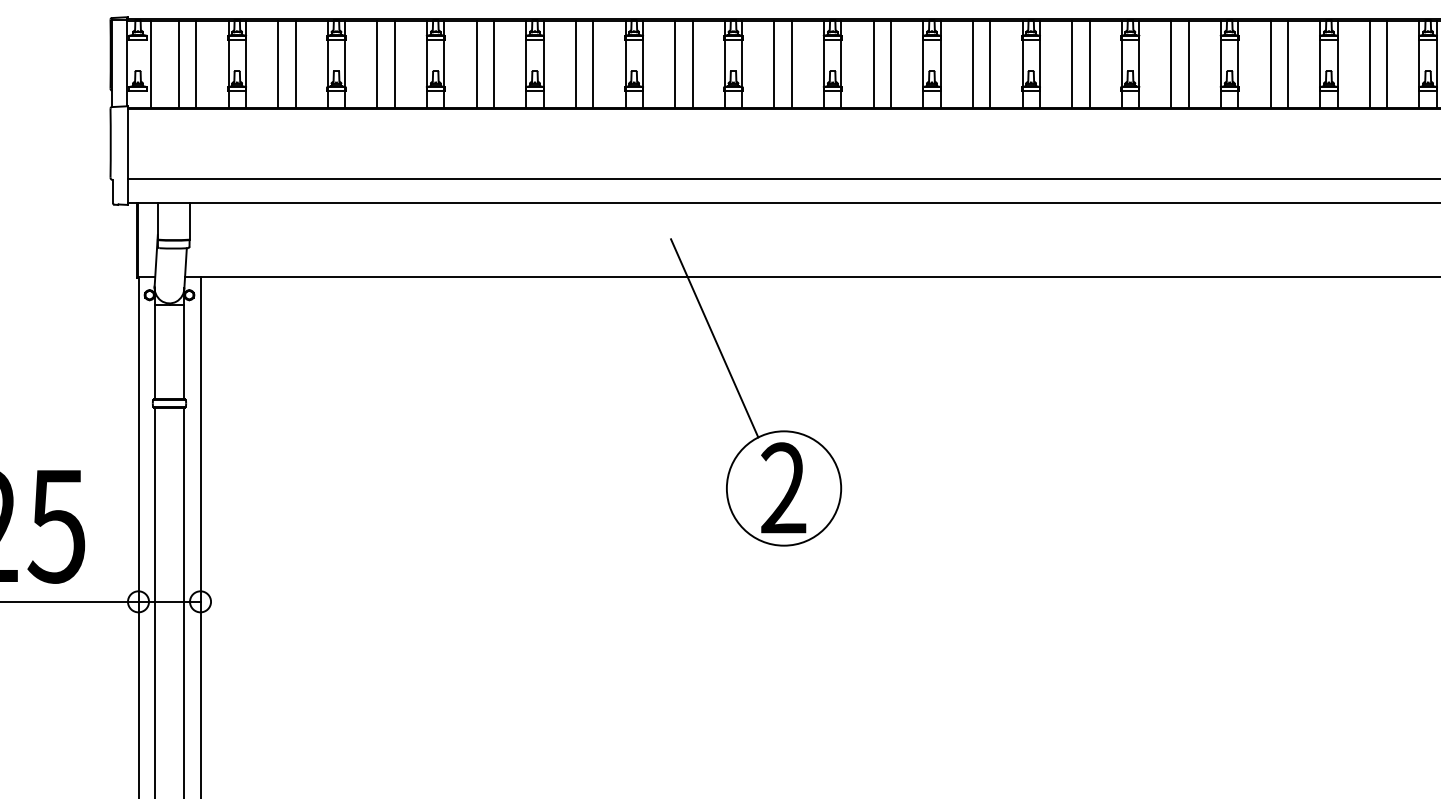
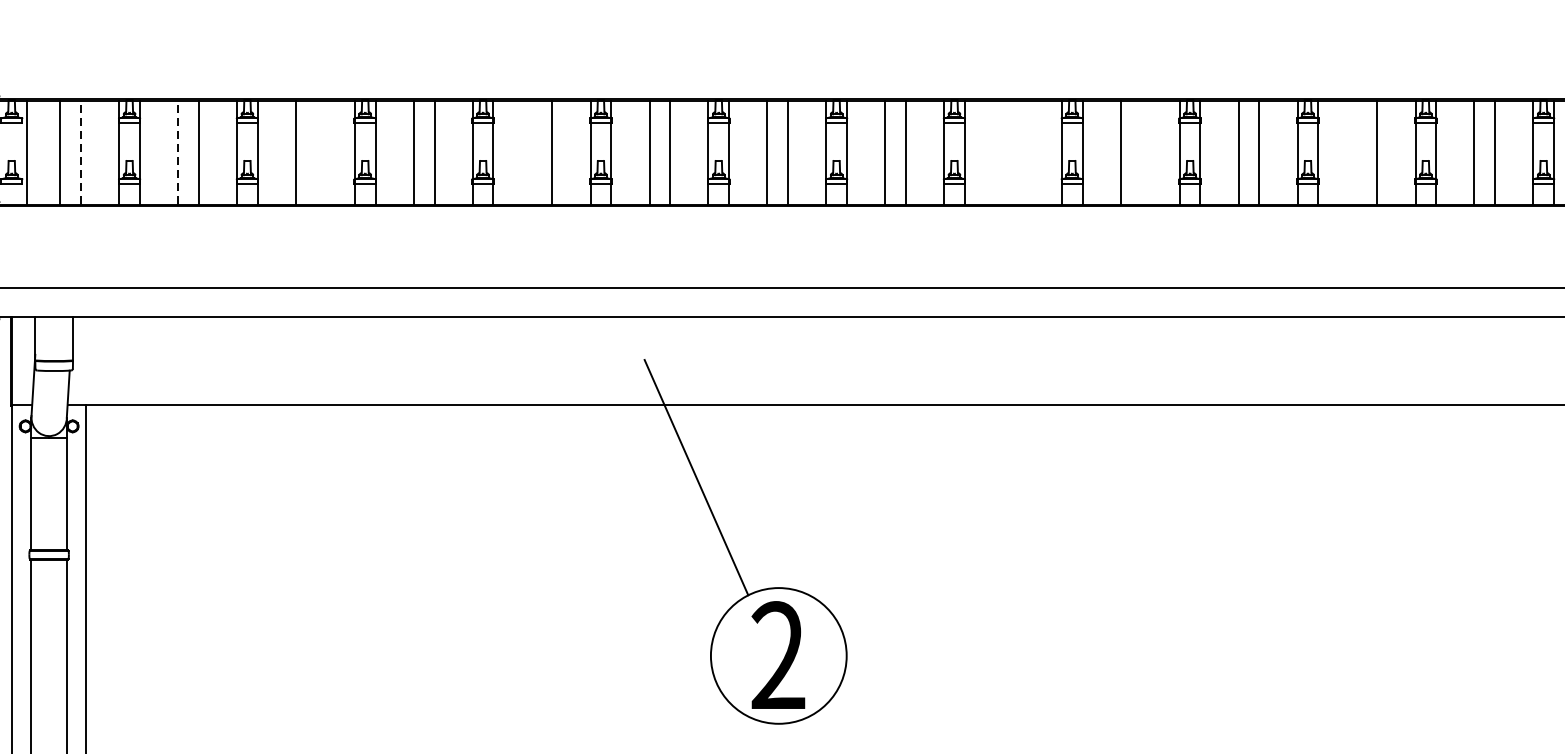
line: (196, 64) -> (81, 152), solid -> dashed
line: (278, 64) -> (178, 152), solid -> dashed
line: (394, 64) -> (316, 152), removed
line: (575, 64) -> (531, 152), removed
line: (972, 64) -> (1002, 152), removed
line: (990, 64) -> (1023, 152), removed
line: (1089, 64) -> (1141, 152), removed
line: (1270, 64) -> (1356, 152), removed

